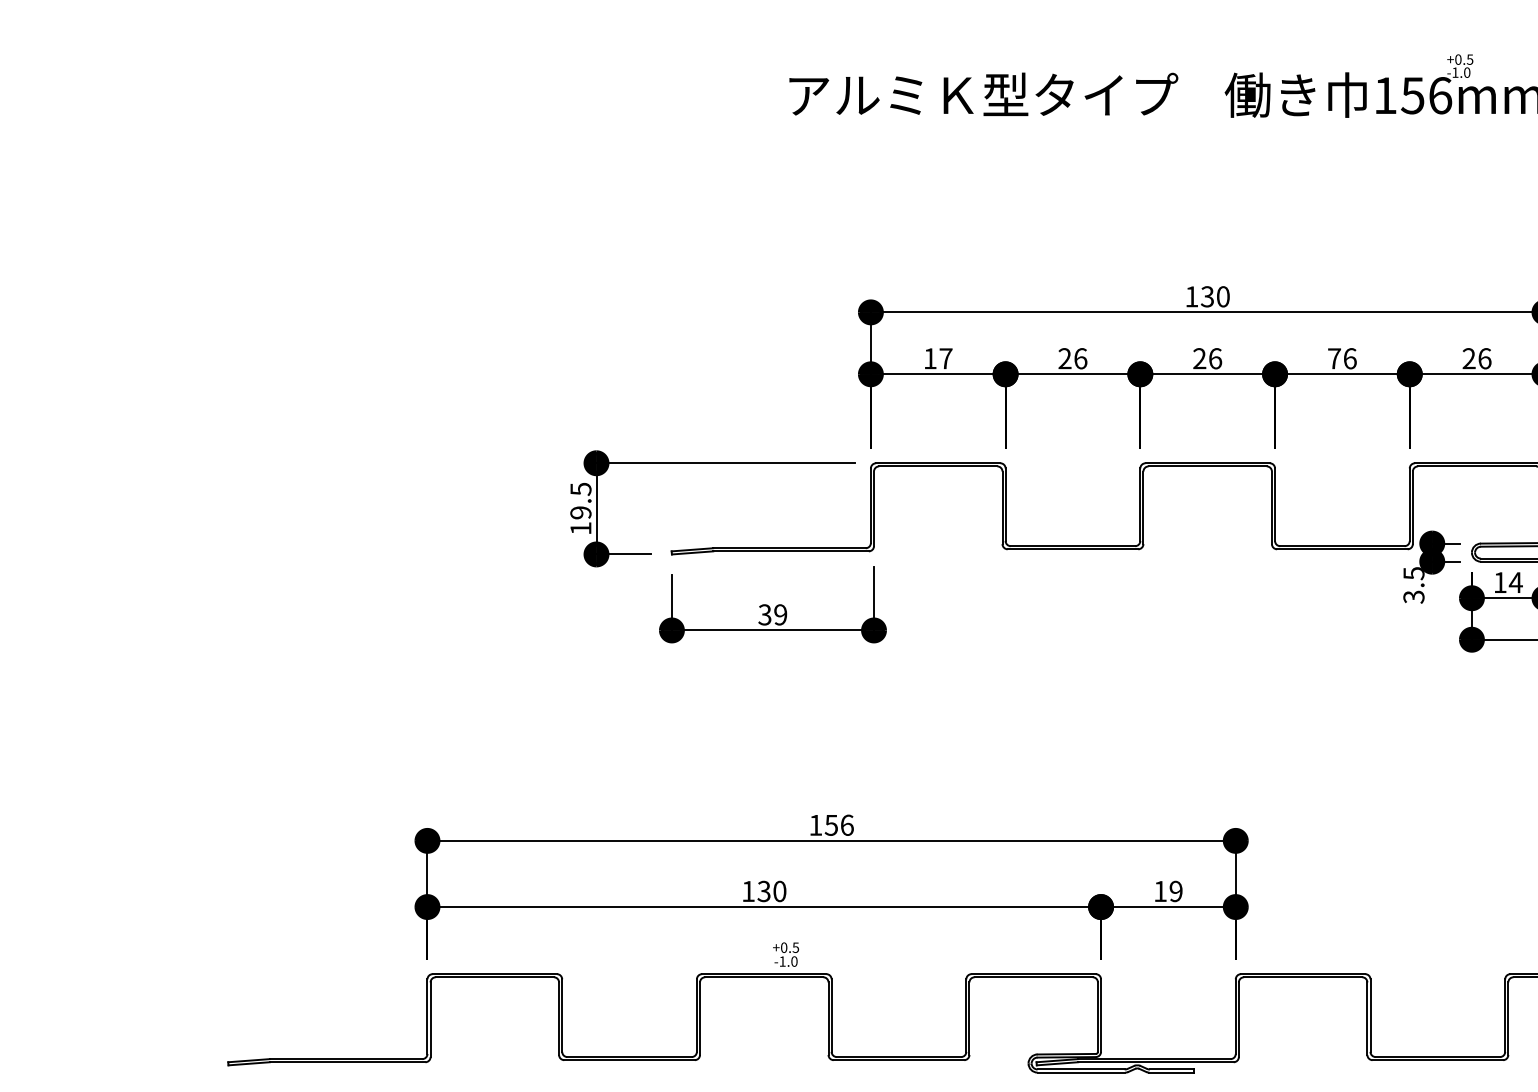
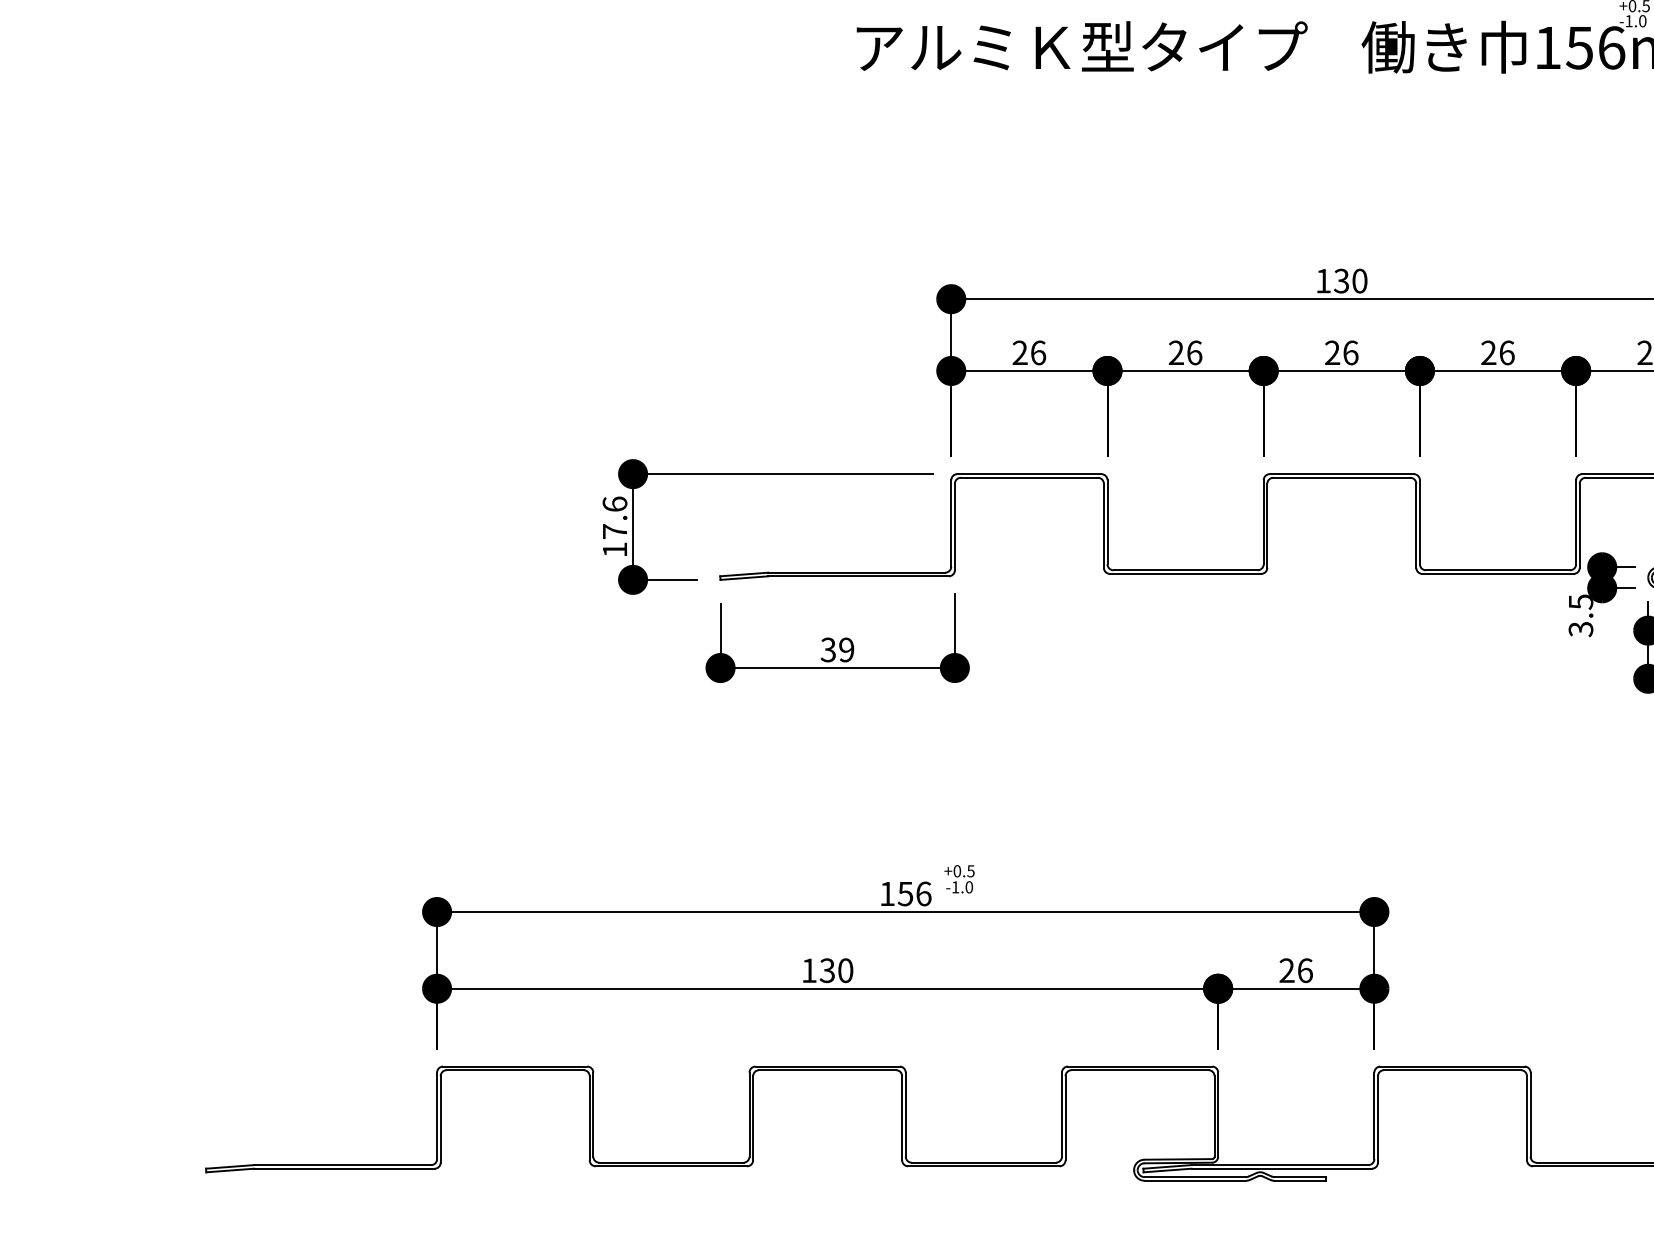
text: (937, 358) -> (1028, 352), 17 -> 26
text: (1334, 358) -> (1488, 352), 76 -> 26
text: (580, 500) -> (614, 517), 19.5 -> 17.6
text: (1168, 891) -> (1296, 970), 19 -> 26
text: (785, 954) -> (958, 879), moved

